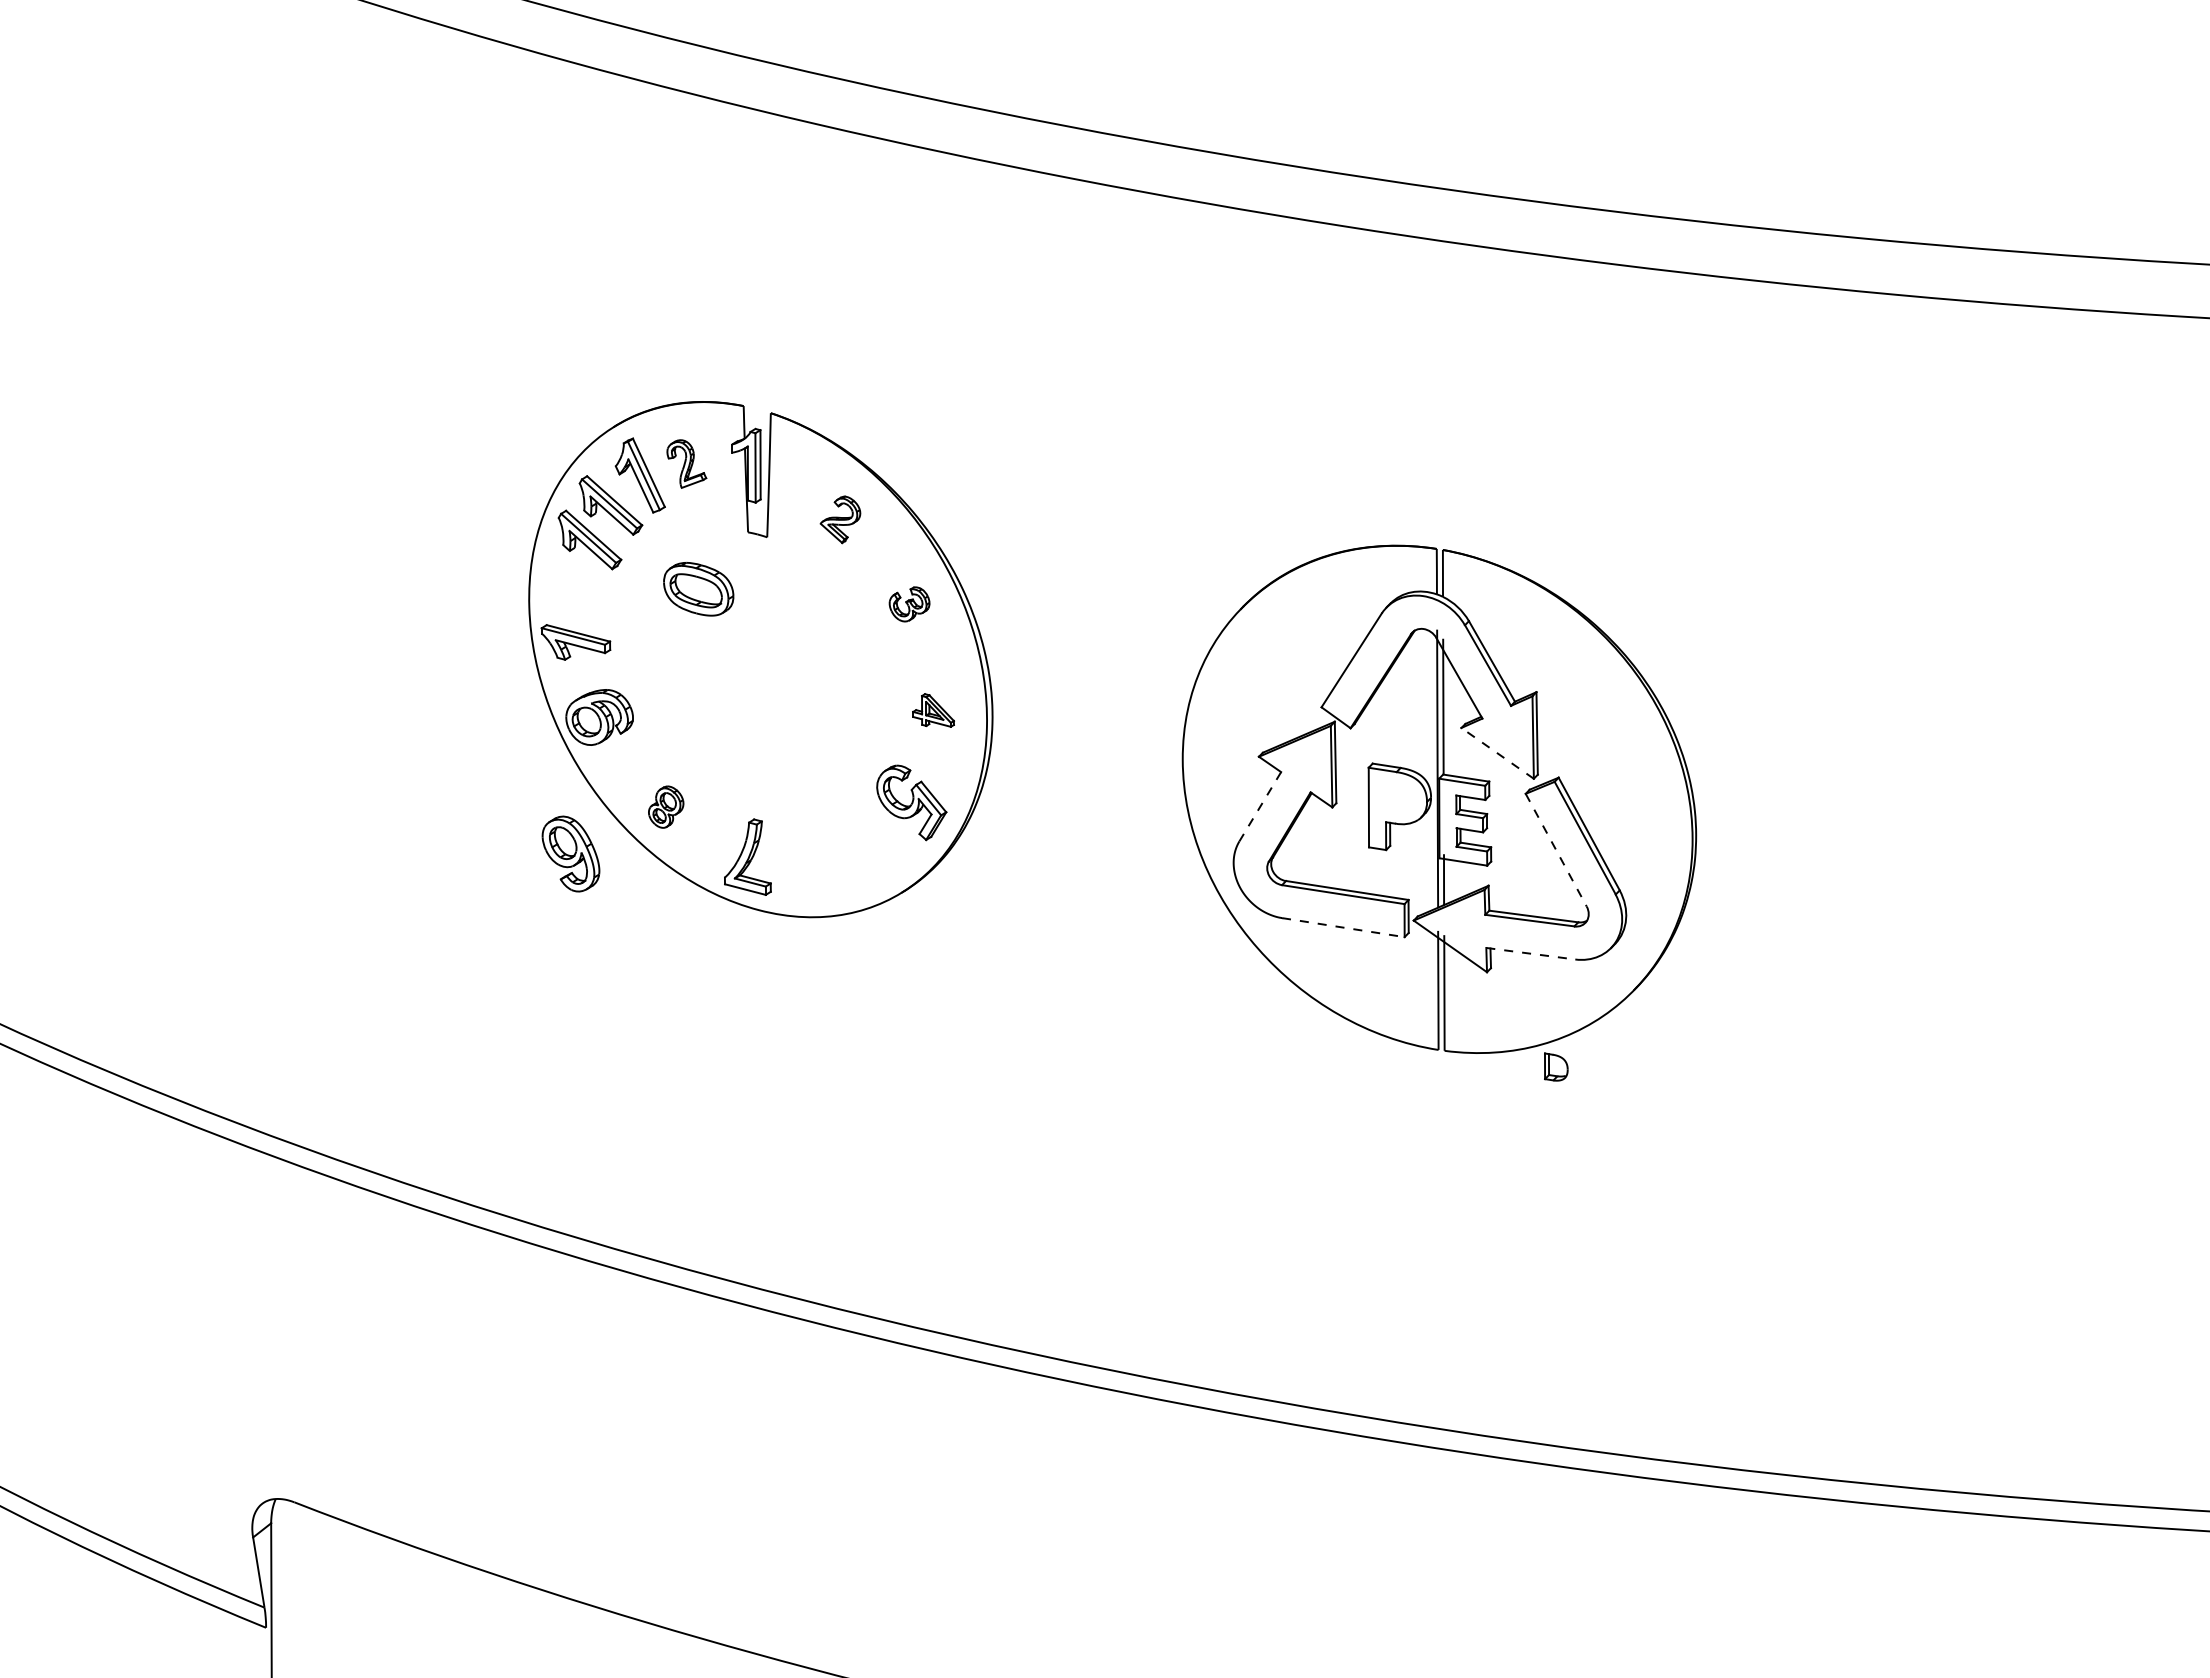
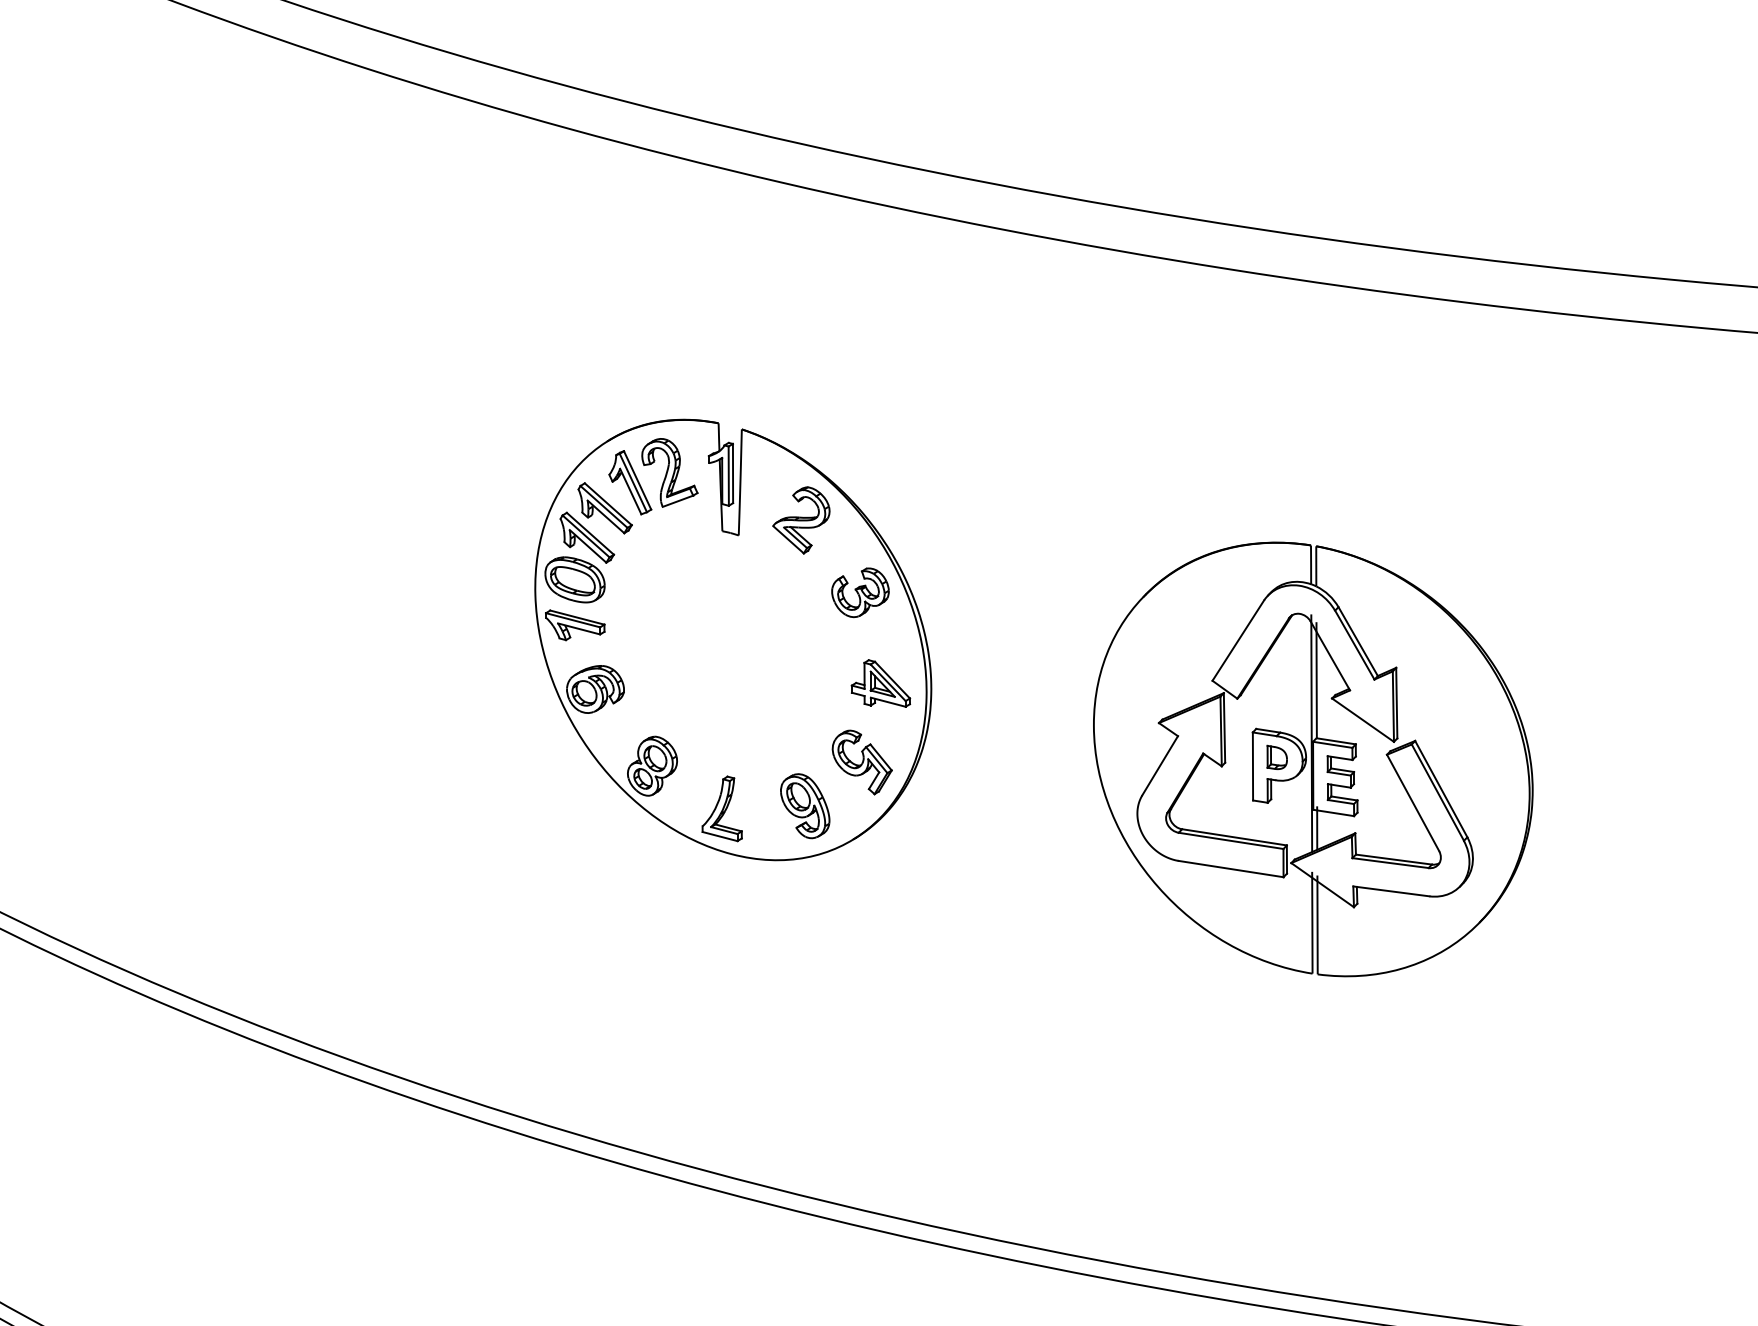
part: (686, 463) -> (669, 472), size x1.67
part: (840, 519) -> (801, 520), size x1.67
part: (698, 589) -> (574, 580), moved
part: (909, 604) -> (860, 592), size x1.67
part: (933, 710) -> (880, 683), size x1.67
line: (1497, 753) -> (1362, 720), dashed -> solid
part: (665, 806) -> (651, 765), size x1.67
line: (1260, 807) -> (1160, 766), dashed -> solid
line: (1556, 850) -> (1413, 803), dashed -> solid
part: (570, 853) -> (804, 805), moved
line: (1343, 927) -> (1231, 868), dashed -> solid
line: (1530, 953) -> (1391, 891), dashed -> solid
part: (1556, 1066) -> (1277, 757), moved

